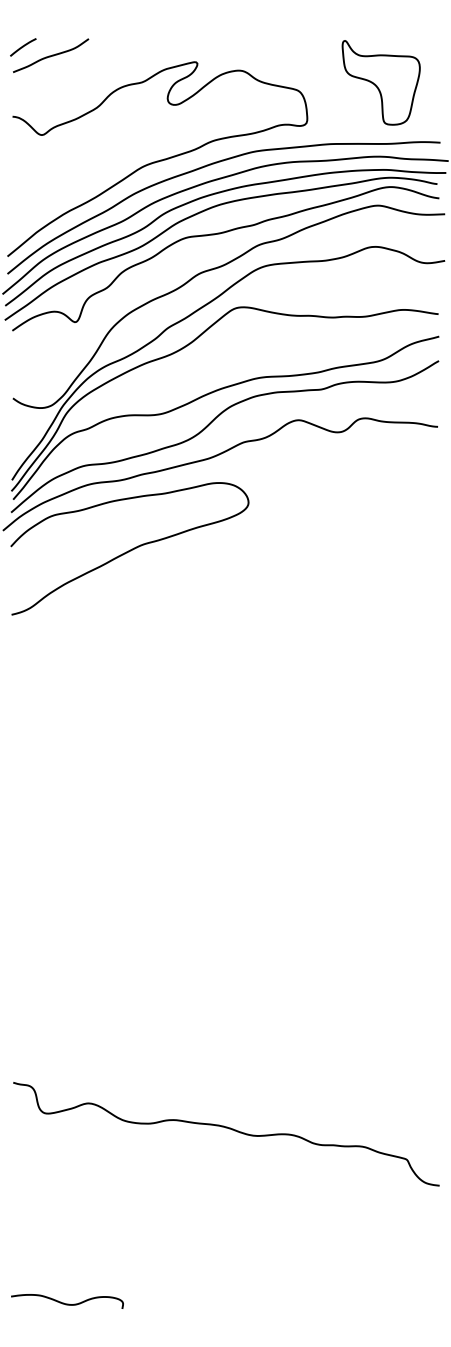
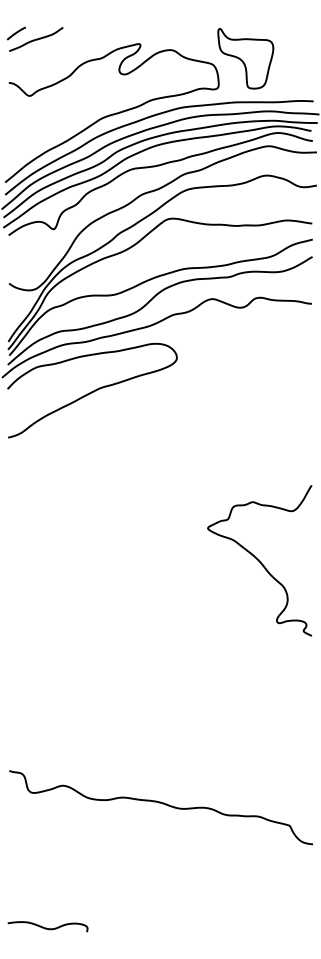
part: (380, 82) -> (245, 58), moved
curve: (364, 787) -> (259, 560), added

